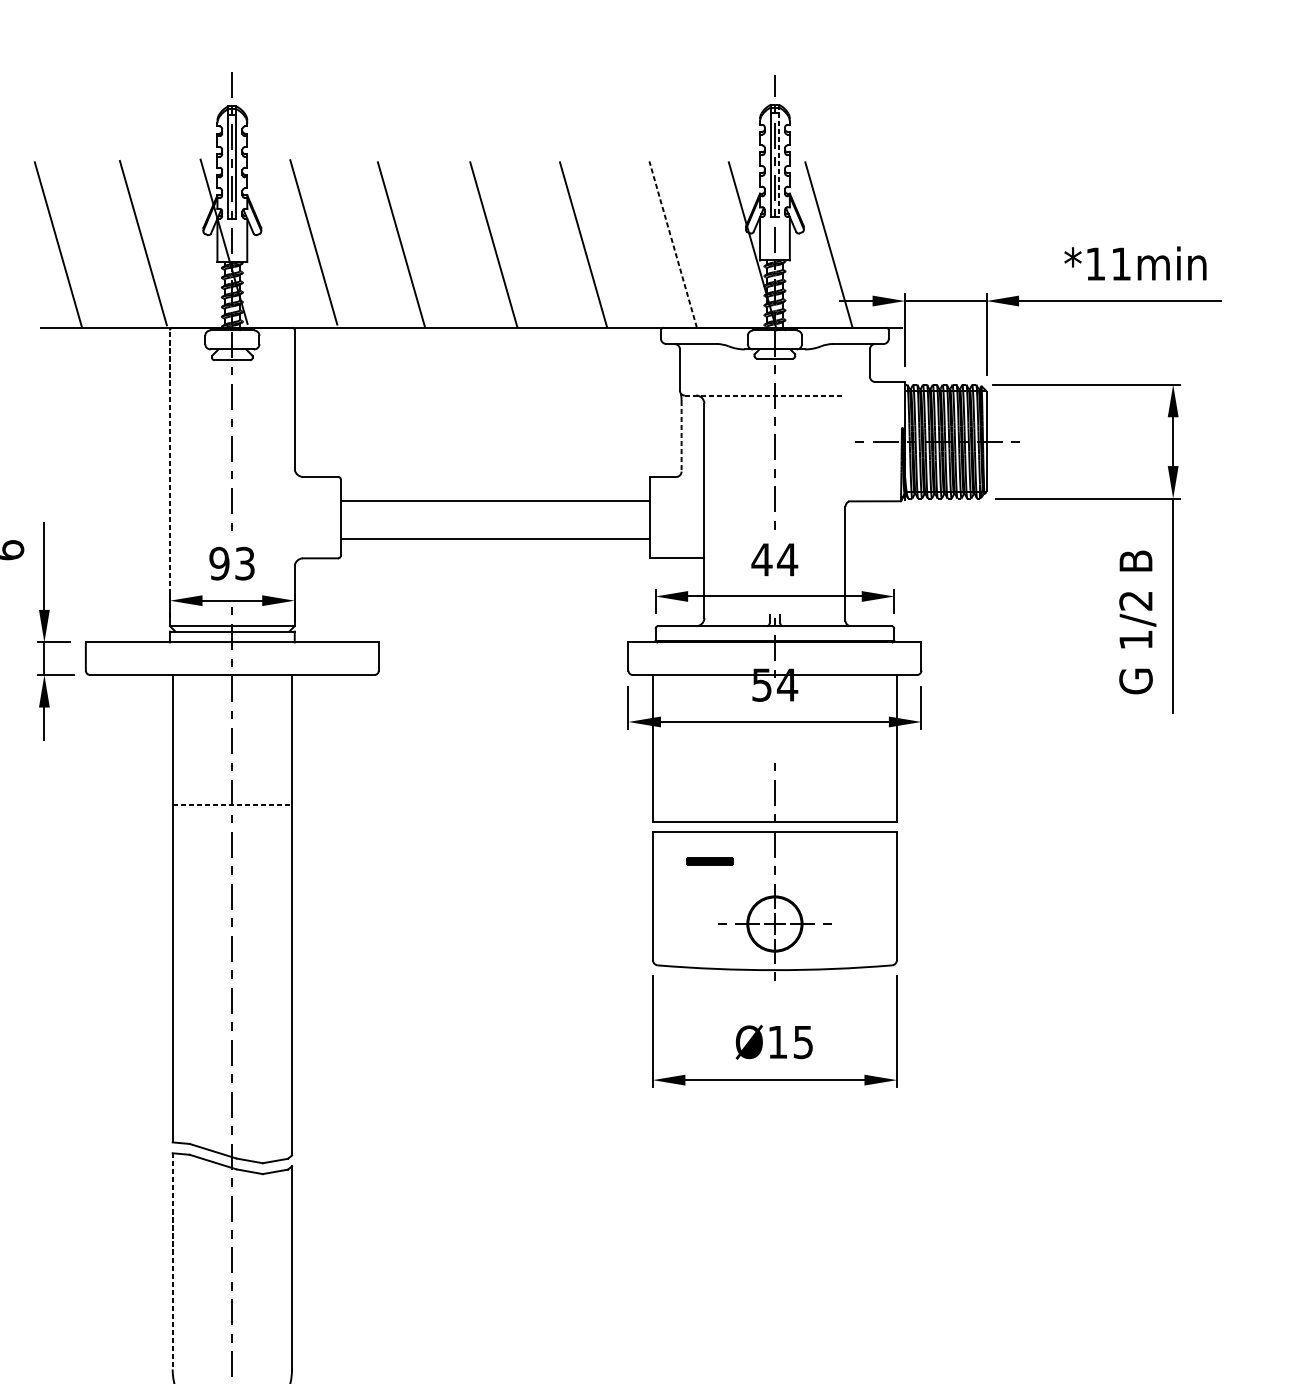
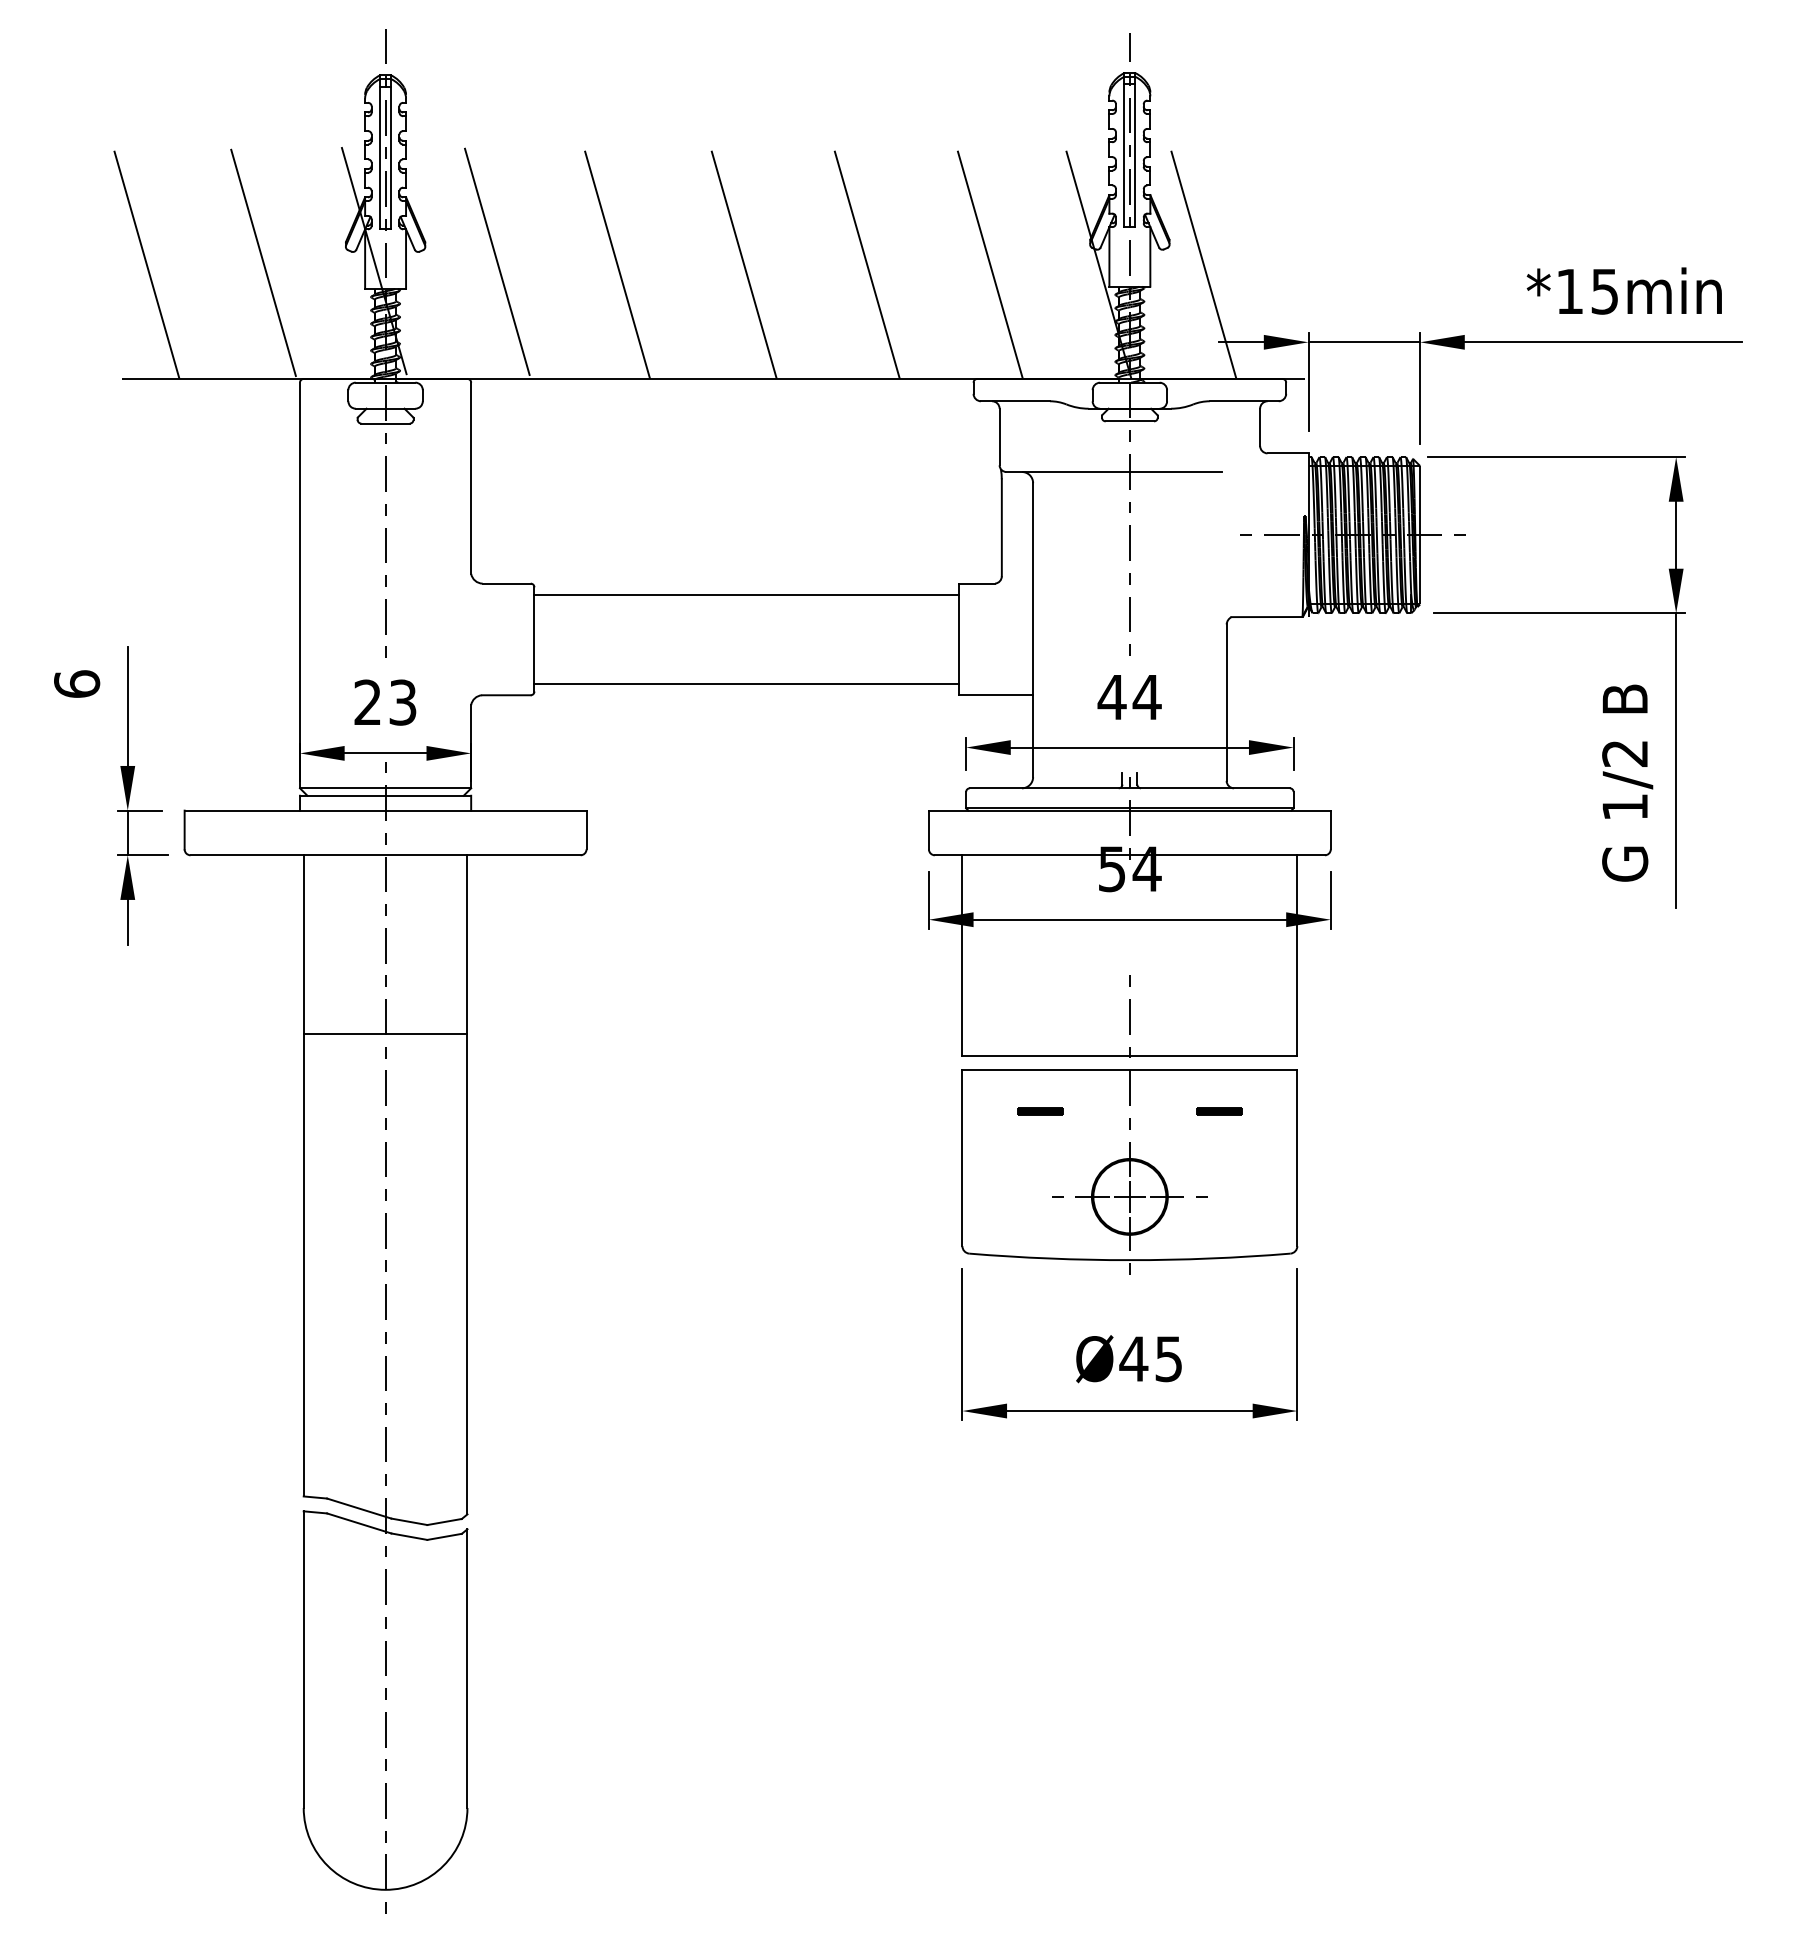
line: (779, 161) -> (1135, 150), dashed -> solid
line: (673, 244) -> (990, 264), dashed -> solid
text: (1120, 263) -> (1604, 291), *11min -> *15min
line: (763, 395) -> (1114, 471), dashed -> solid
line: (681, 436) -> (1001, 528), dashed -> solid
line: (170, 478) -> (300, 585), dashed -> solid
line: (495, 500) -> (746, 684), moved
line: (495, 538) -> (746, 594), moved
text: (219, 563) -> (367, 702), 93 -> 23
line: (232, 804) -> (385, 1033), dashed -> solid
part: (709, 861) -> (1040, 1111), size x0.71
part: (840, 861) -> (1219, 1111), added
text: (777, 1041) -> (1133, 1358), Ø15 -> Ø45
line: (172, 1261) -> (303, 1660), dashed -> solid

